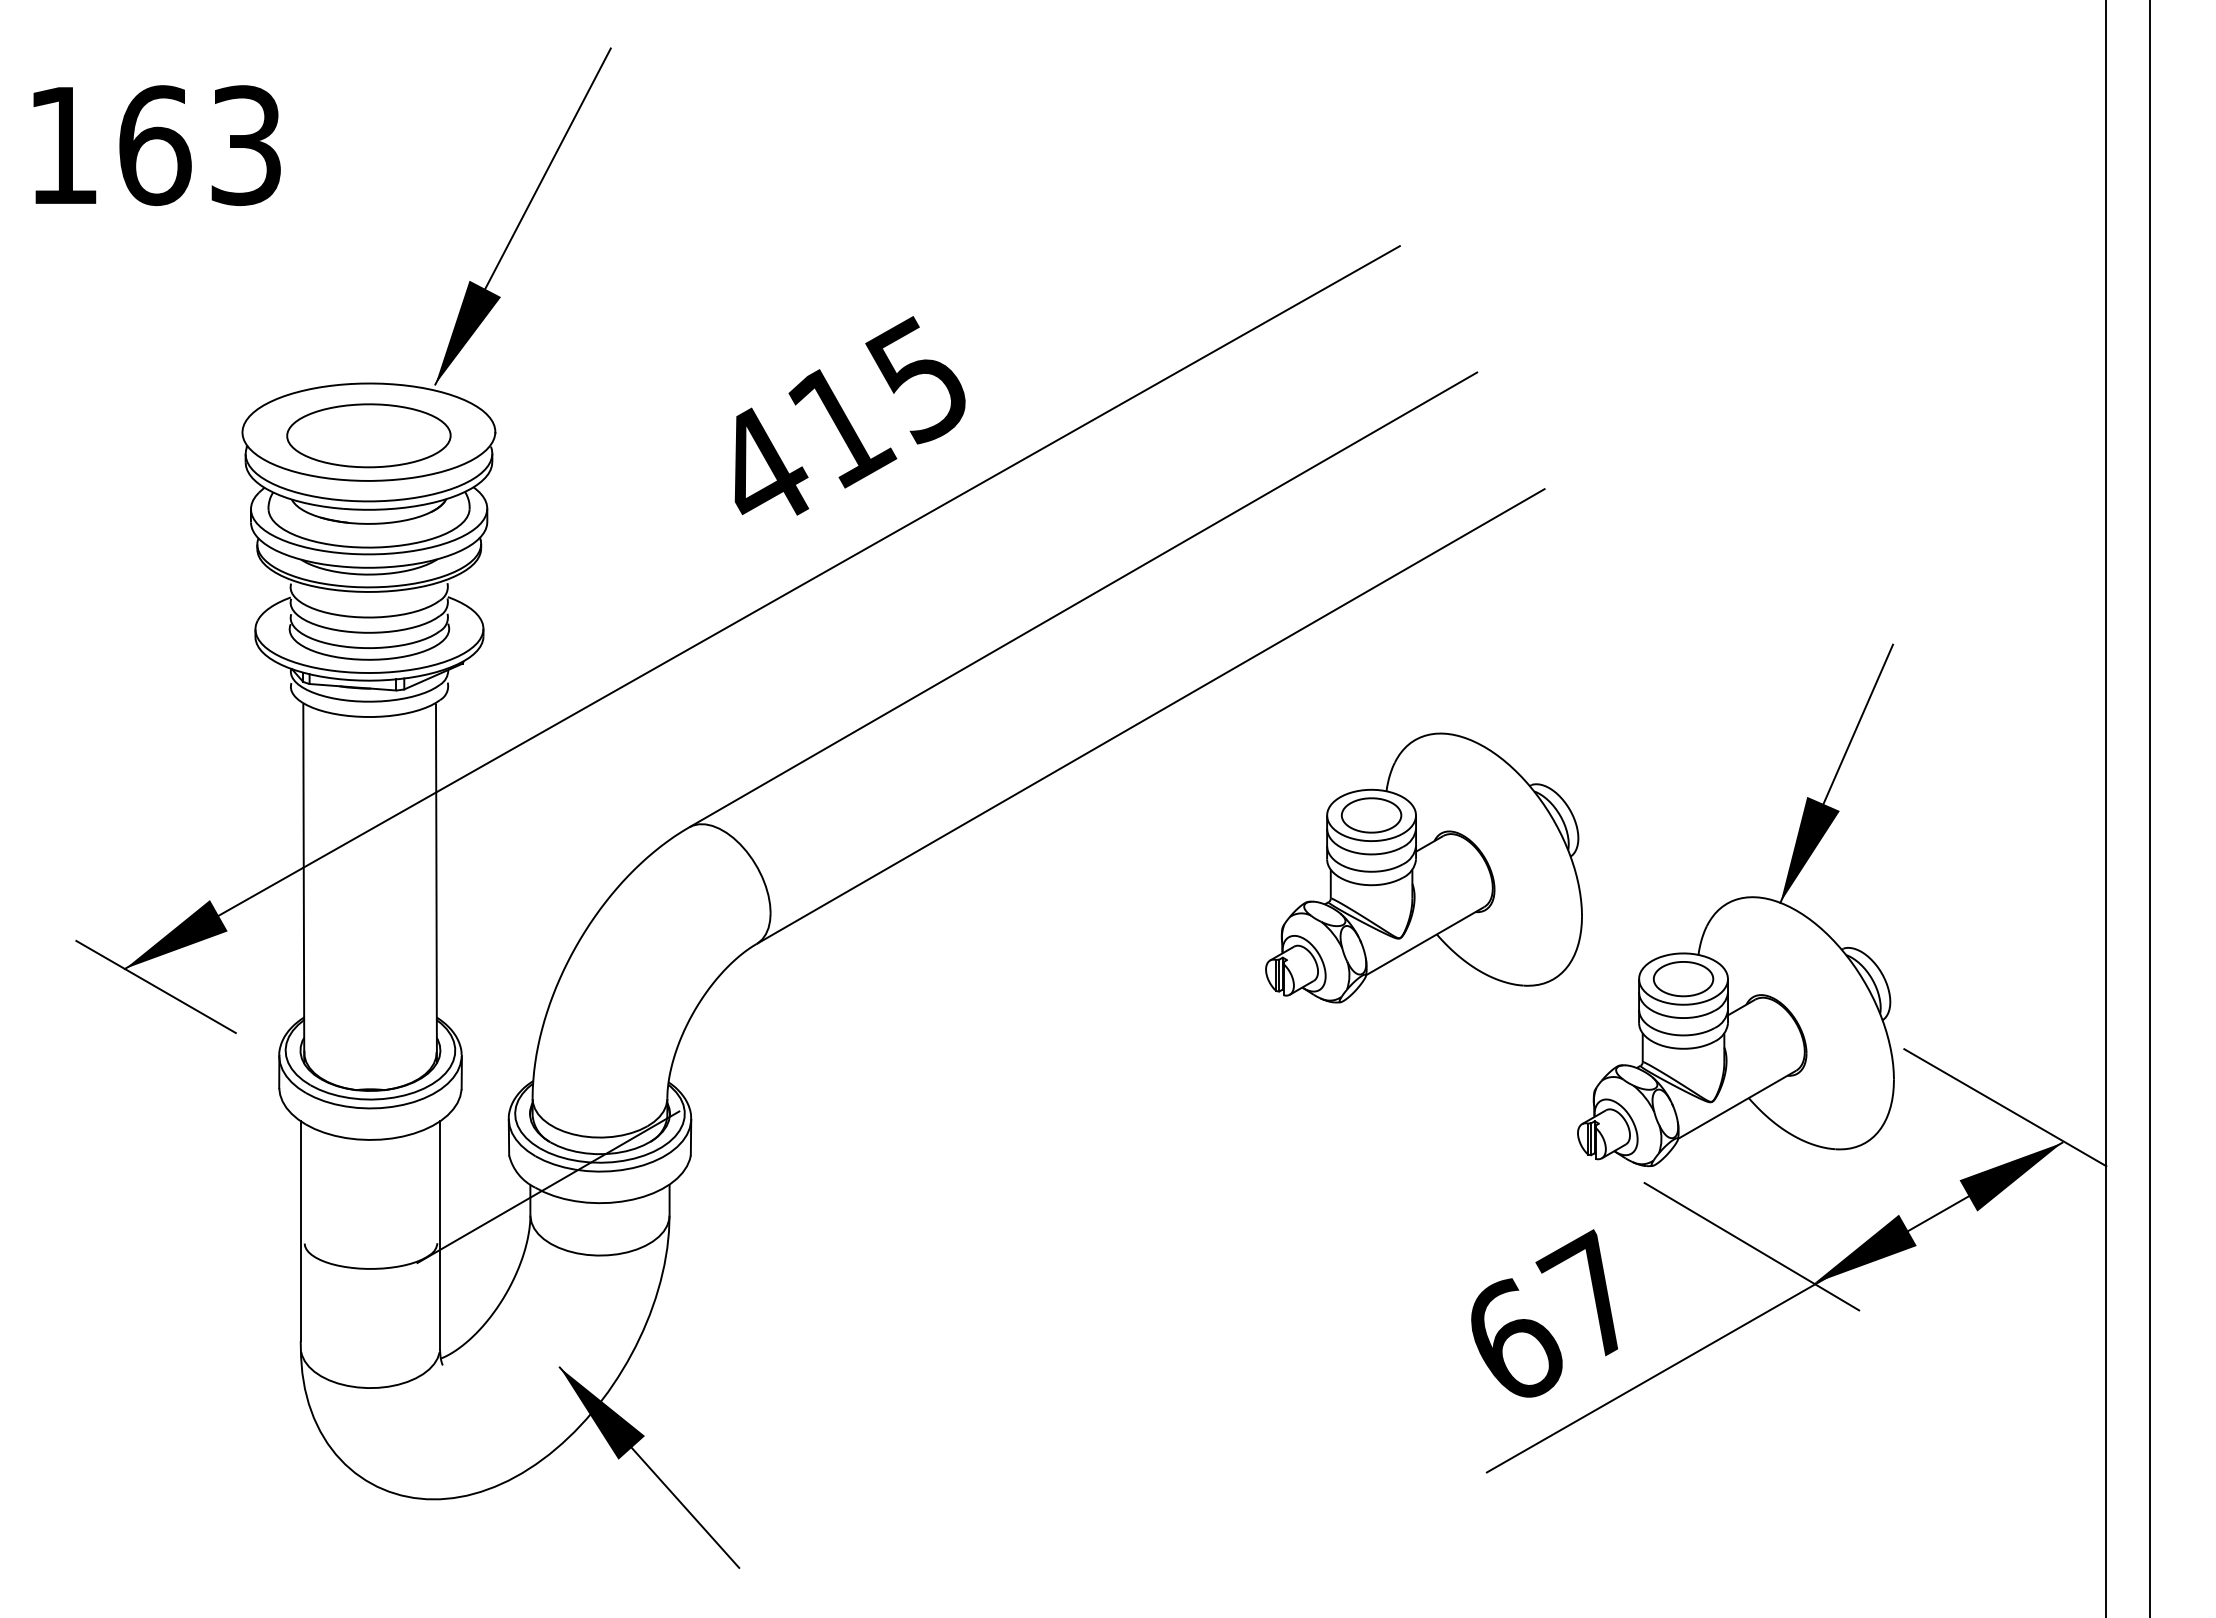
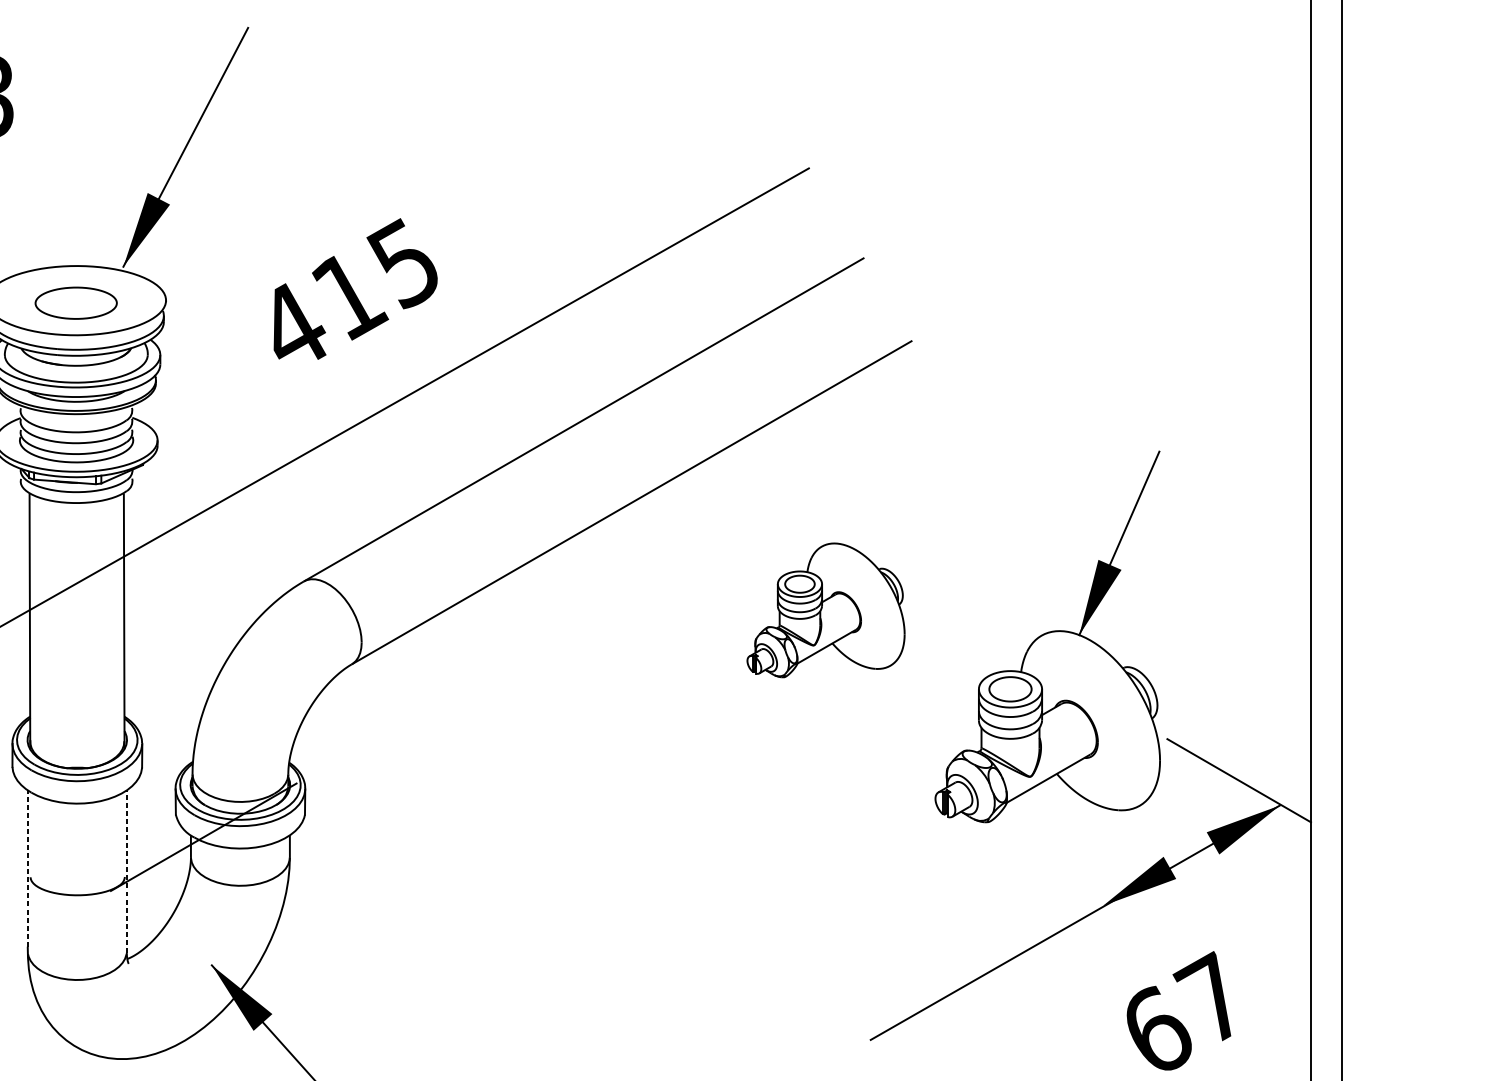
text: (849, 415) -> (355, 288), moved
part: (368, 435) -> (75, 302), size x0.7
part: (1423, 867) -> (825, 610), size x0.7
line: (300, 1230) -> (27, 867), solid -> dashed
line: (440, 1235) -> (127, 871), solid -> dashed
line: (1751, 1246) -> (1058, 879), removed
text: (1544, 1313) -> (1178, 1010), moved

